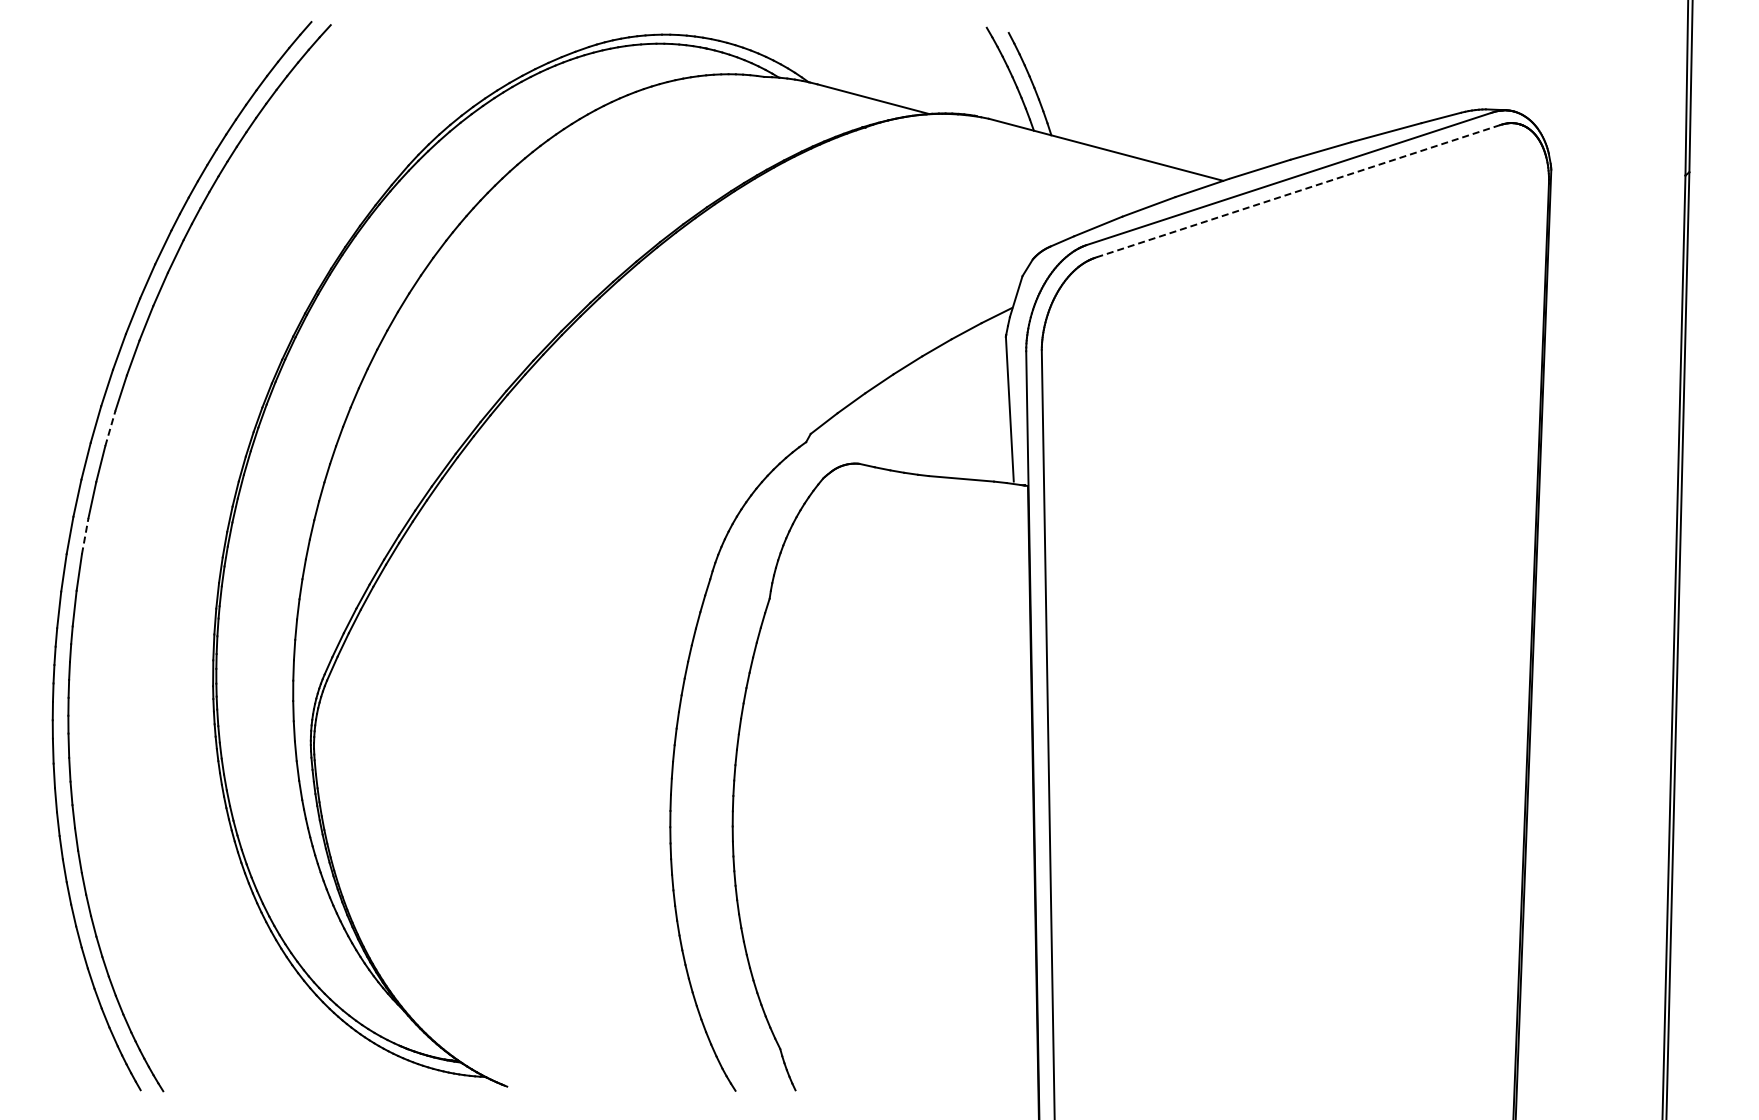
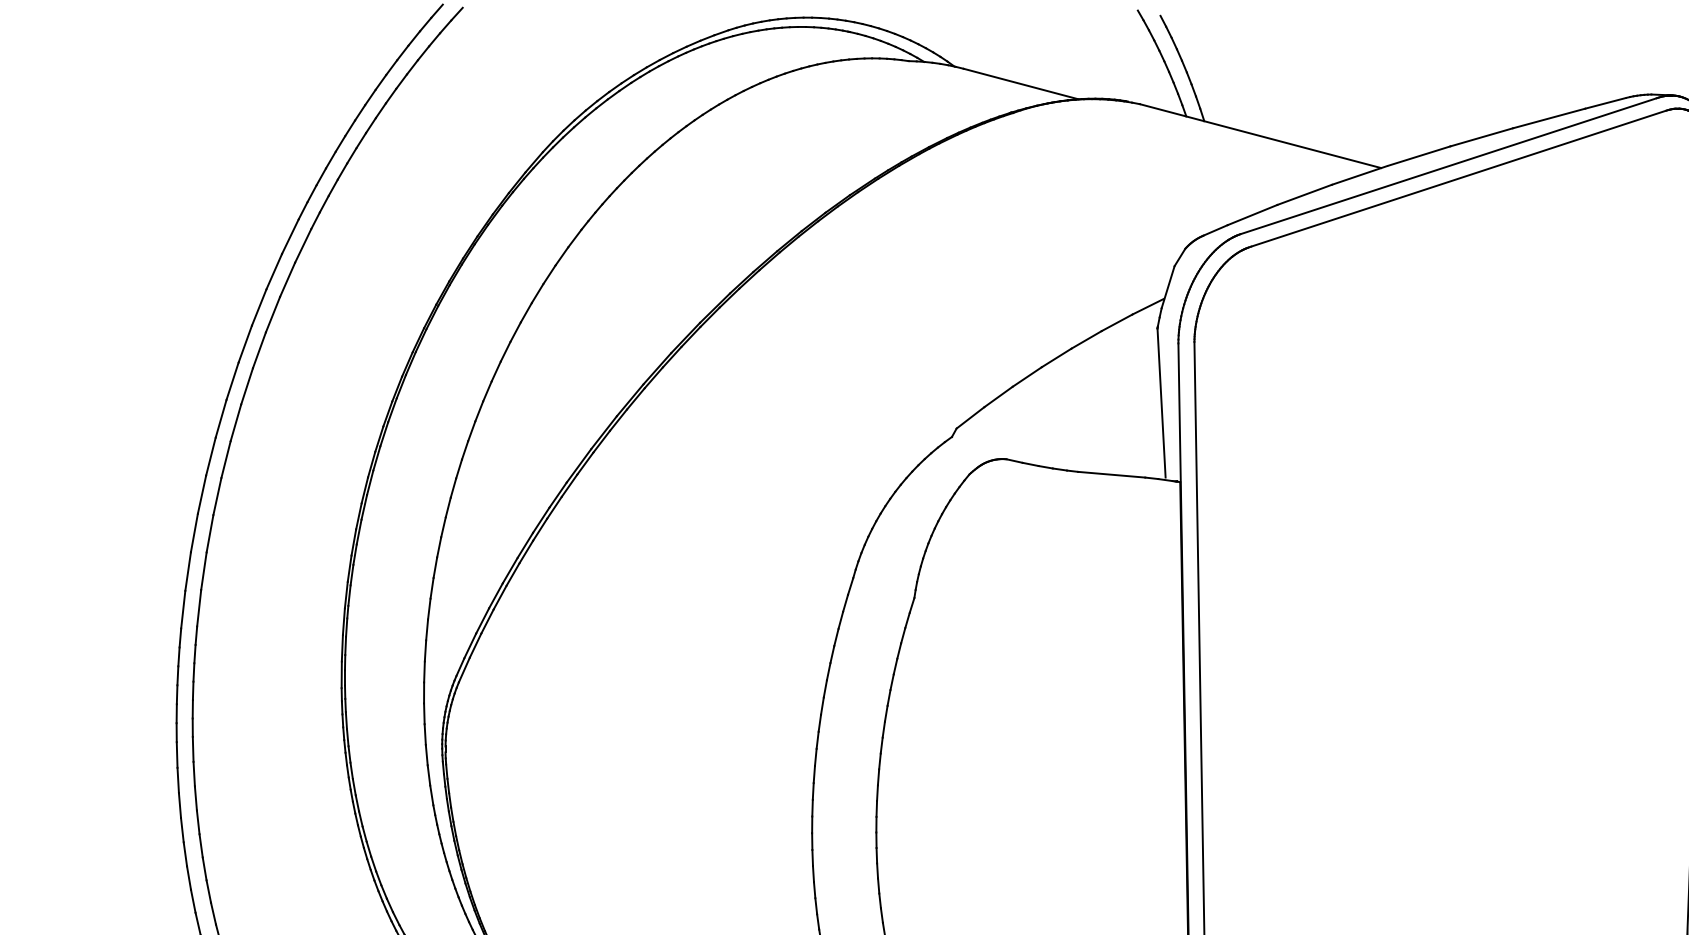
line: (1298, 191) -> (1458, 179), dashed -> solid
line: (110, 428) -> (236, 422), dashed -> solid
line: (85, 535) -> (210, 533), dashed -> solid

